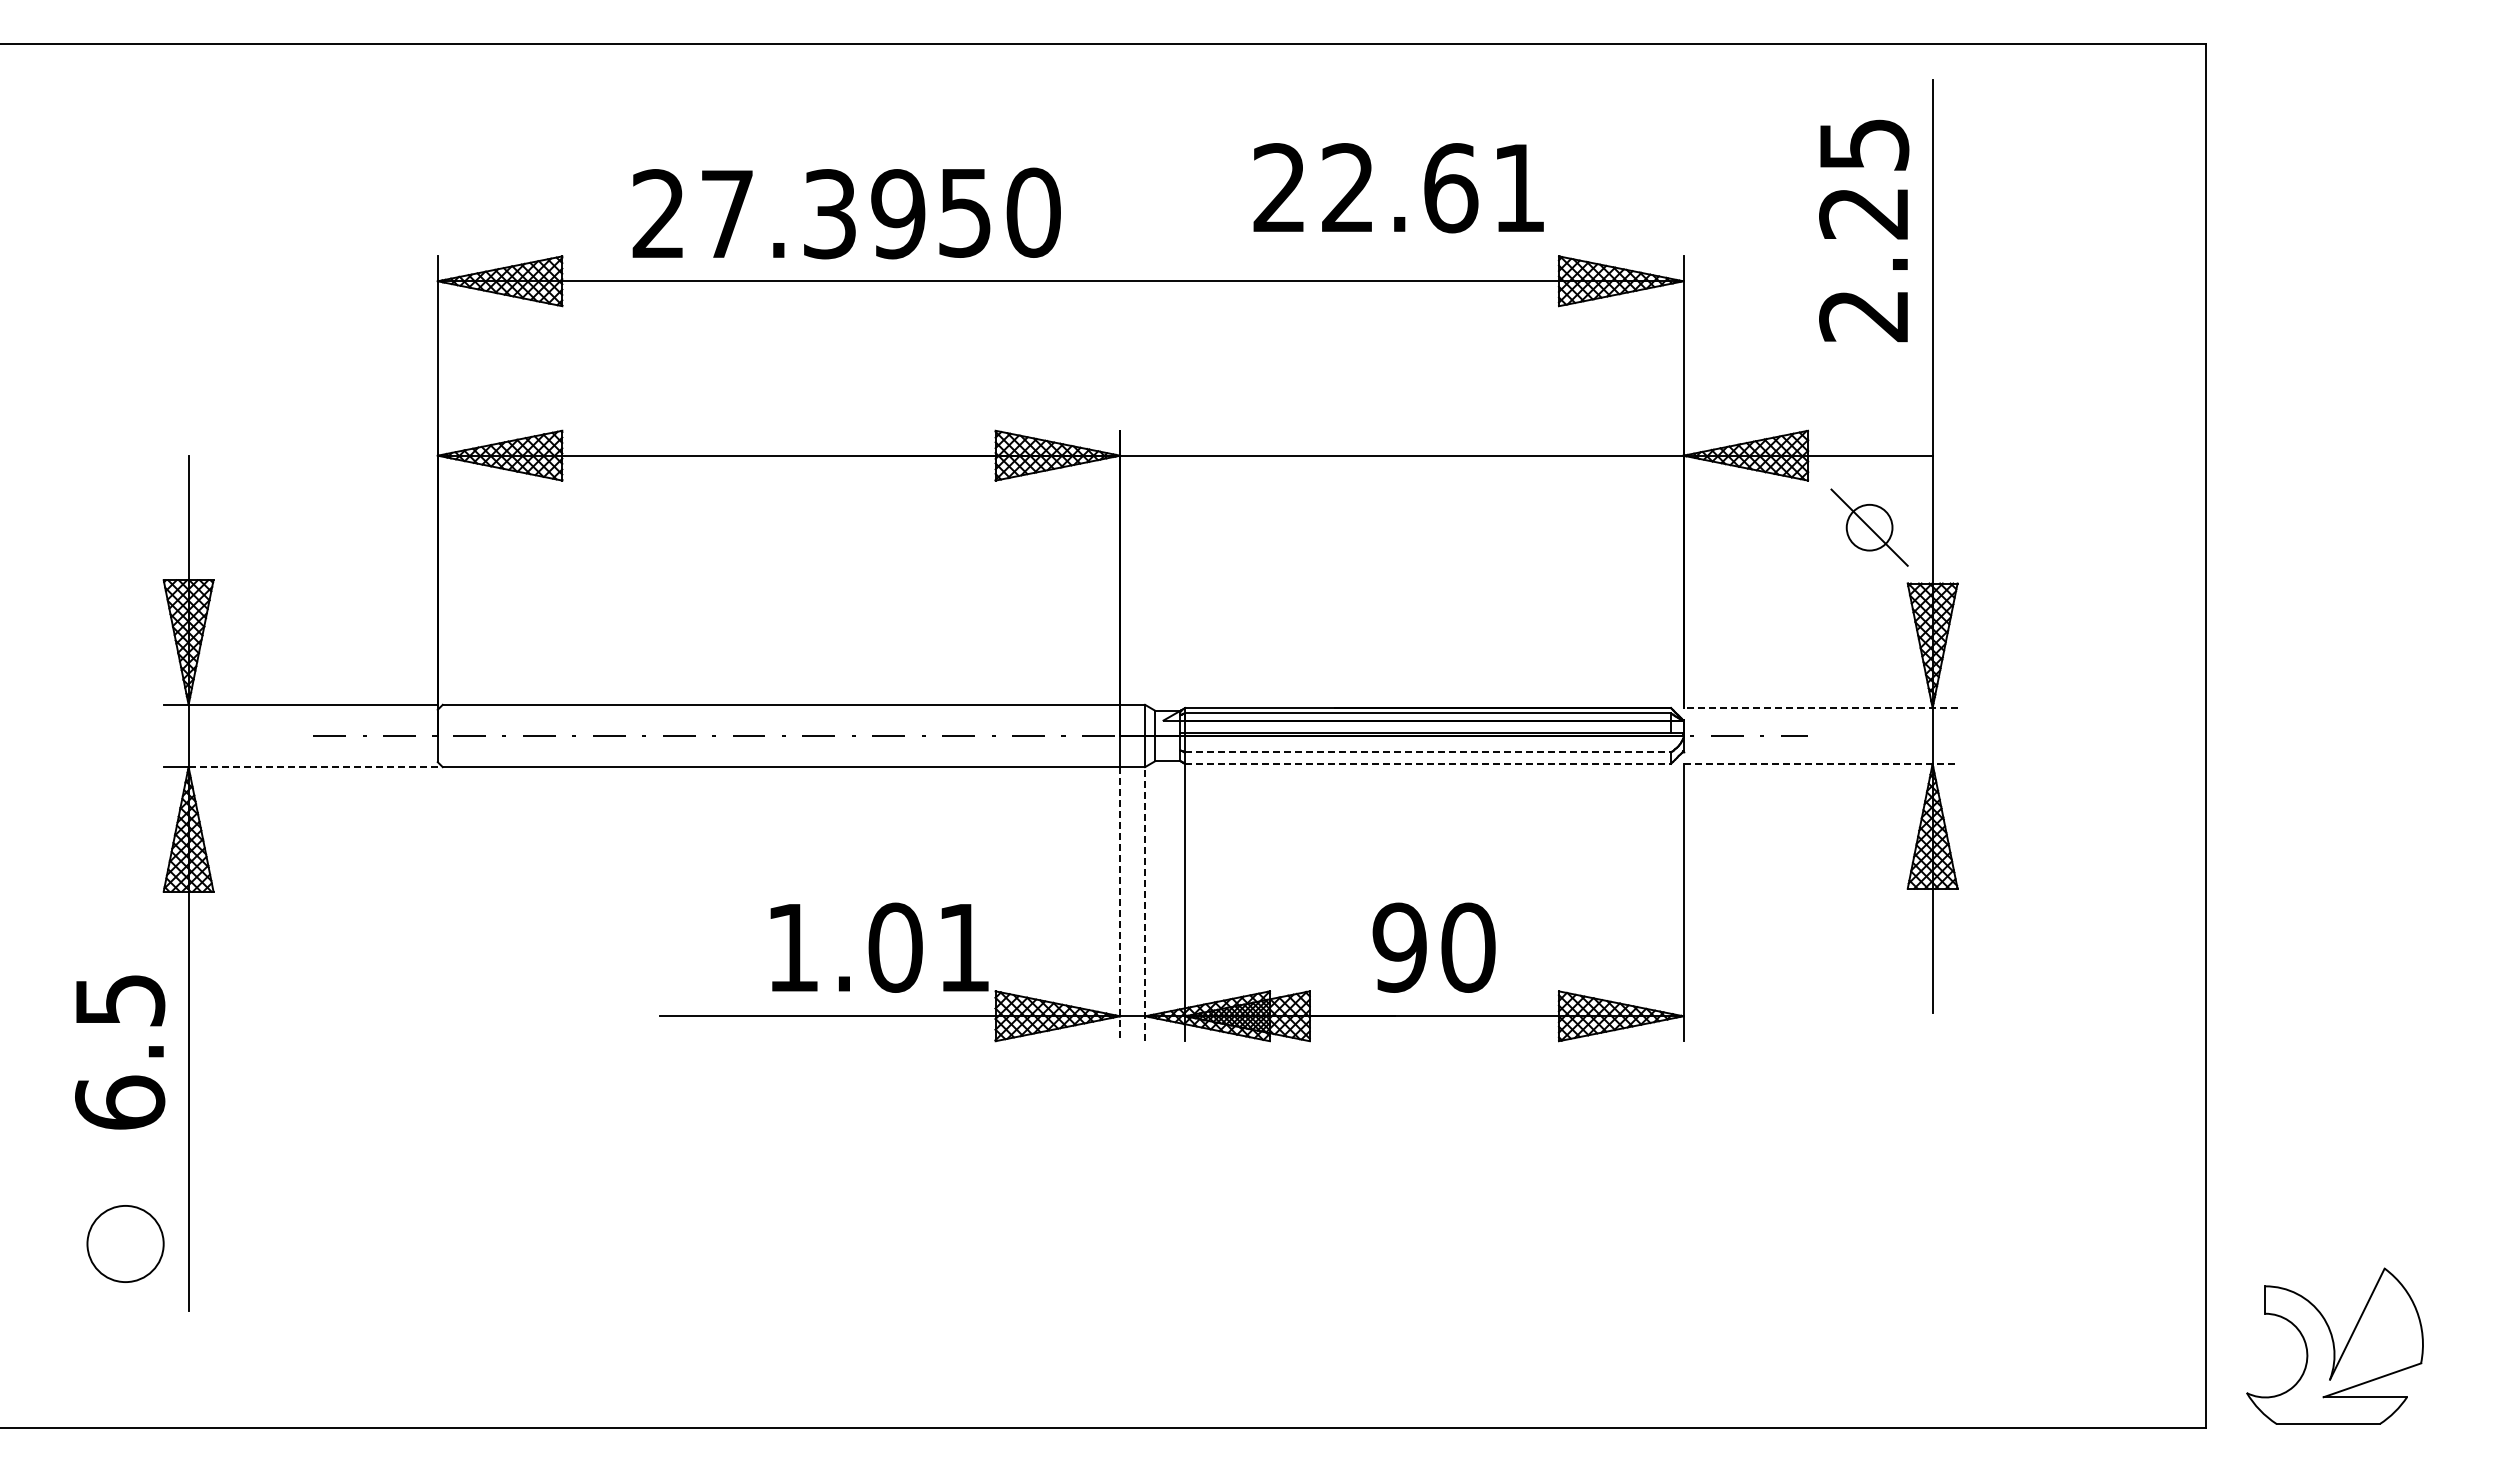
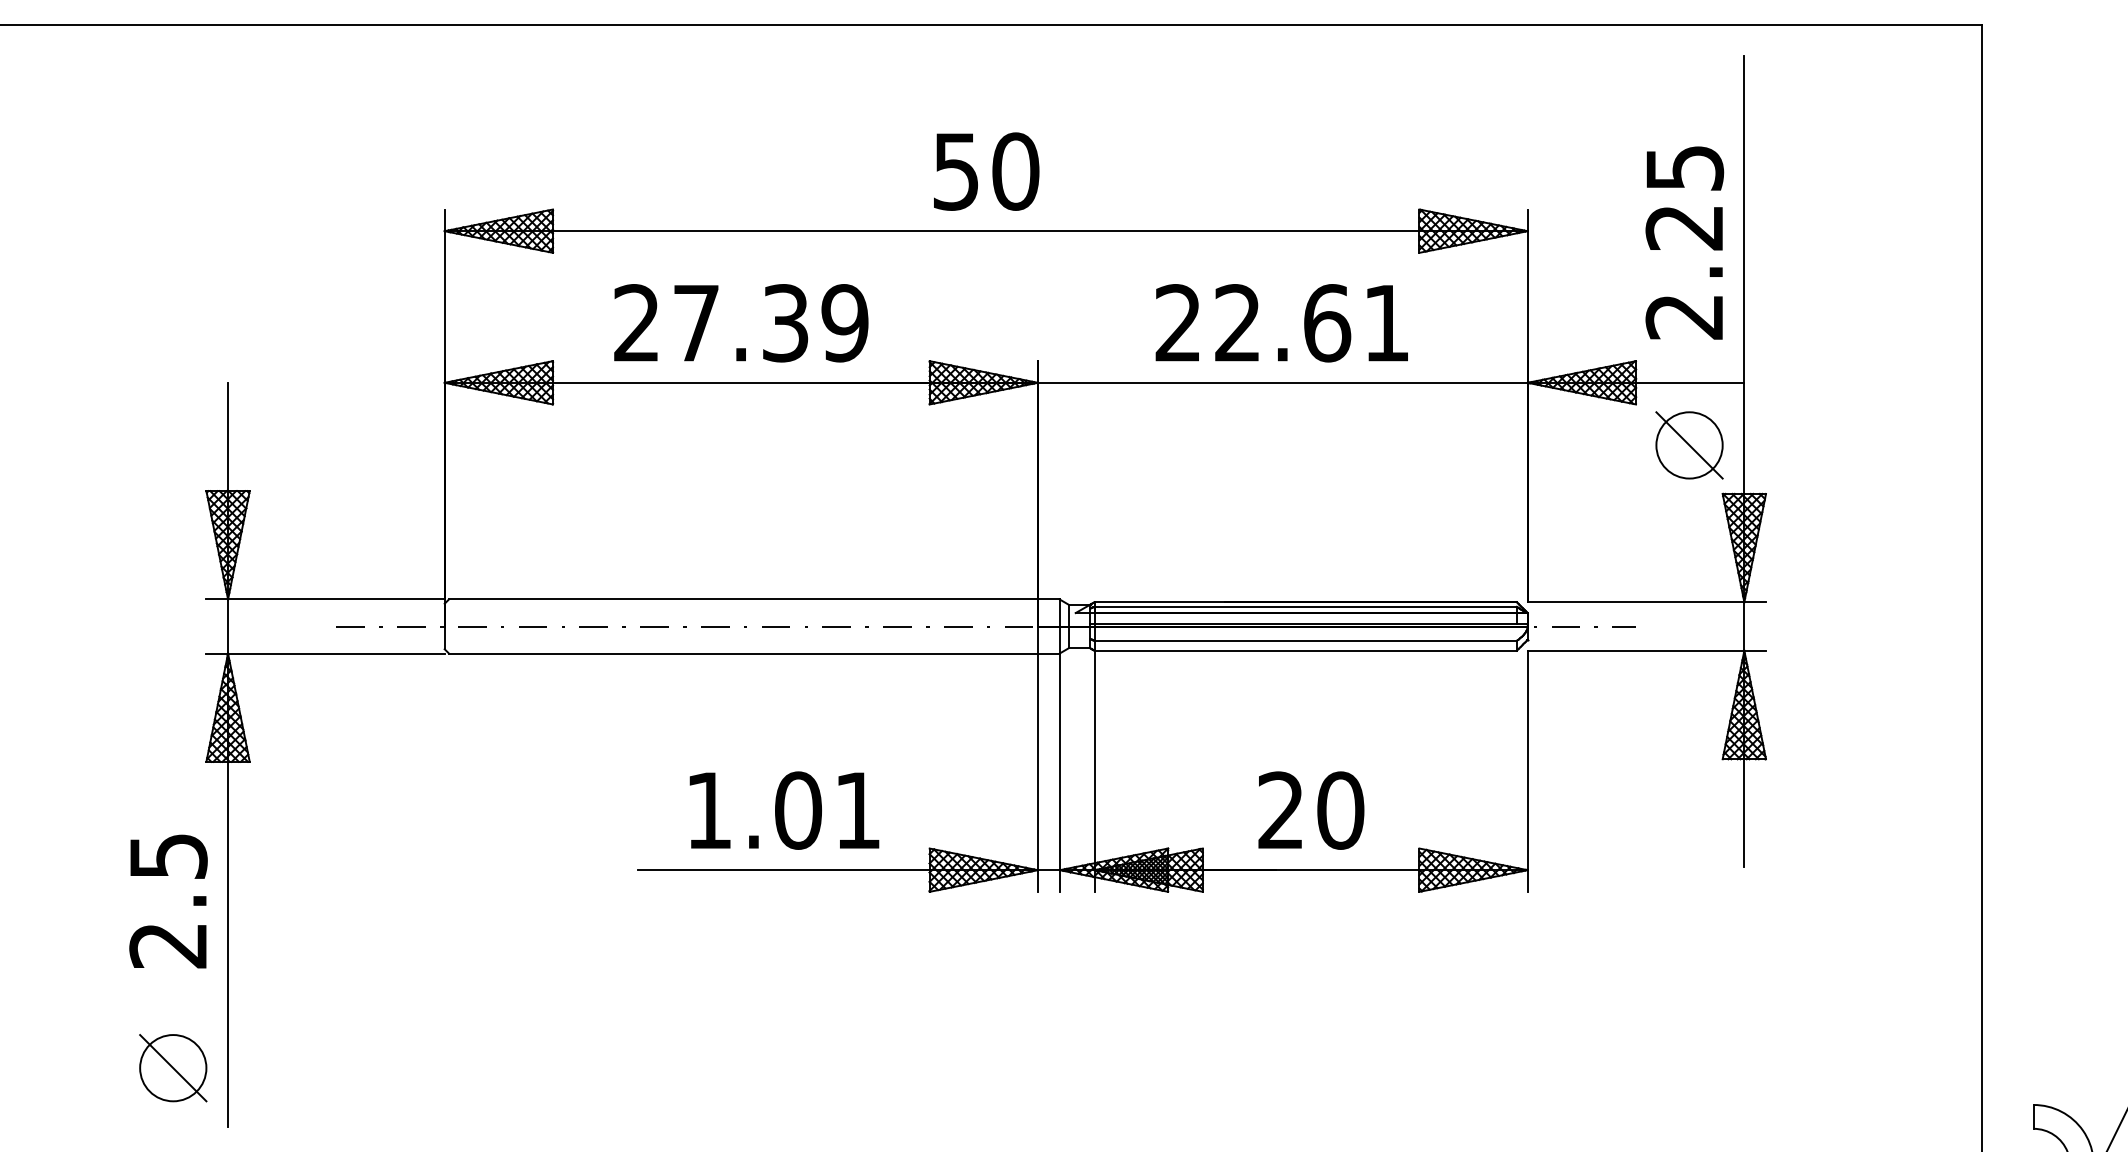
text: (1398, 188) -> (1281, 323), moved
text: (999, 212) -> (986, 171), moved
text: (778, 214) -> (740, 323), moved
text: (1864, 230) -> (1685, 242), moved
circle: (1869, 527) -> (1689, 445), size x1.67
line: (1820, 708) -> (1646, 602), dashed -> solid
line: (1428, 752) -> (1306, 640), dashed -> solid
line: (1428, 763) -> (1306, 650), dashed -> solid
line: (1821, 763) -> (1647, 650), dashed -> solid
line: (313, 767) -> (336, 653), dashed -> solid
line: (1145, 903) -> (1059, 772), dashed -> solid
line: (1120, 904) -> (1038, 773), dashed -> solid
text: (879, 947) -> (784, 810), moved
text: (1399, 947) -> (1280, 810), 90 -> 20
text: (120, 1102) -> (168, 945), 6.5 -> 2.5
line: (125, 1243) -> (173, 1067), added

